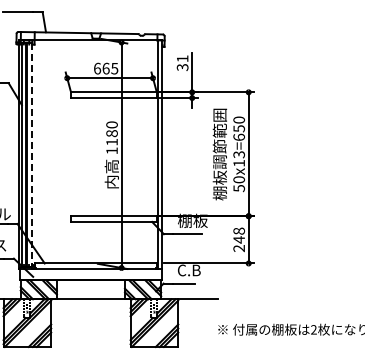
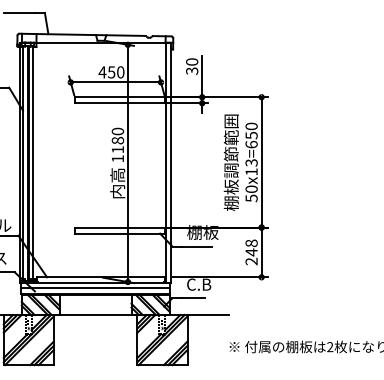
text: (182, 58) -> (192, 61), 31 -> 30
text: (105, 68) -> (110, 72), 665 -> 450
line: (31, 155) -> (33, 163), dashed -> solid
line: (90, 273) -> (95, 287), added

